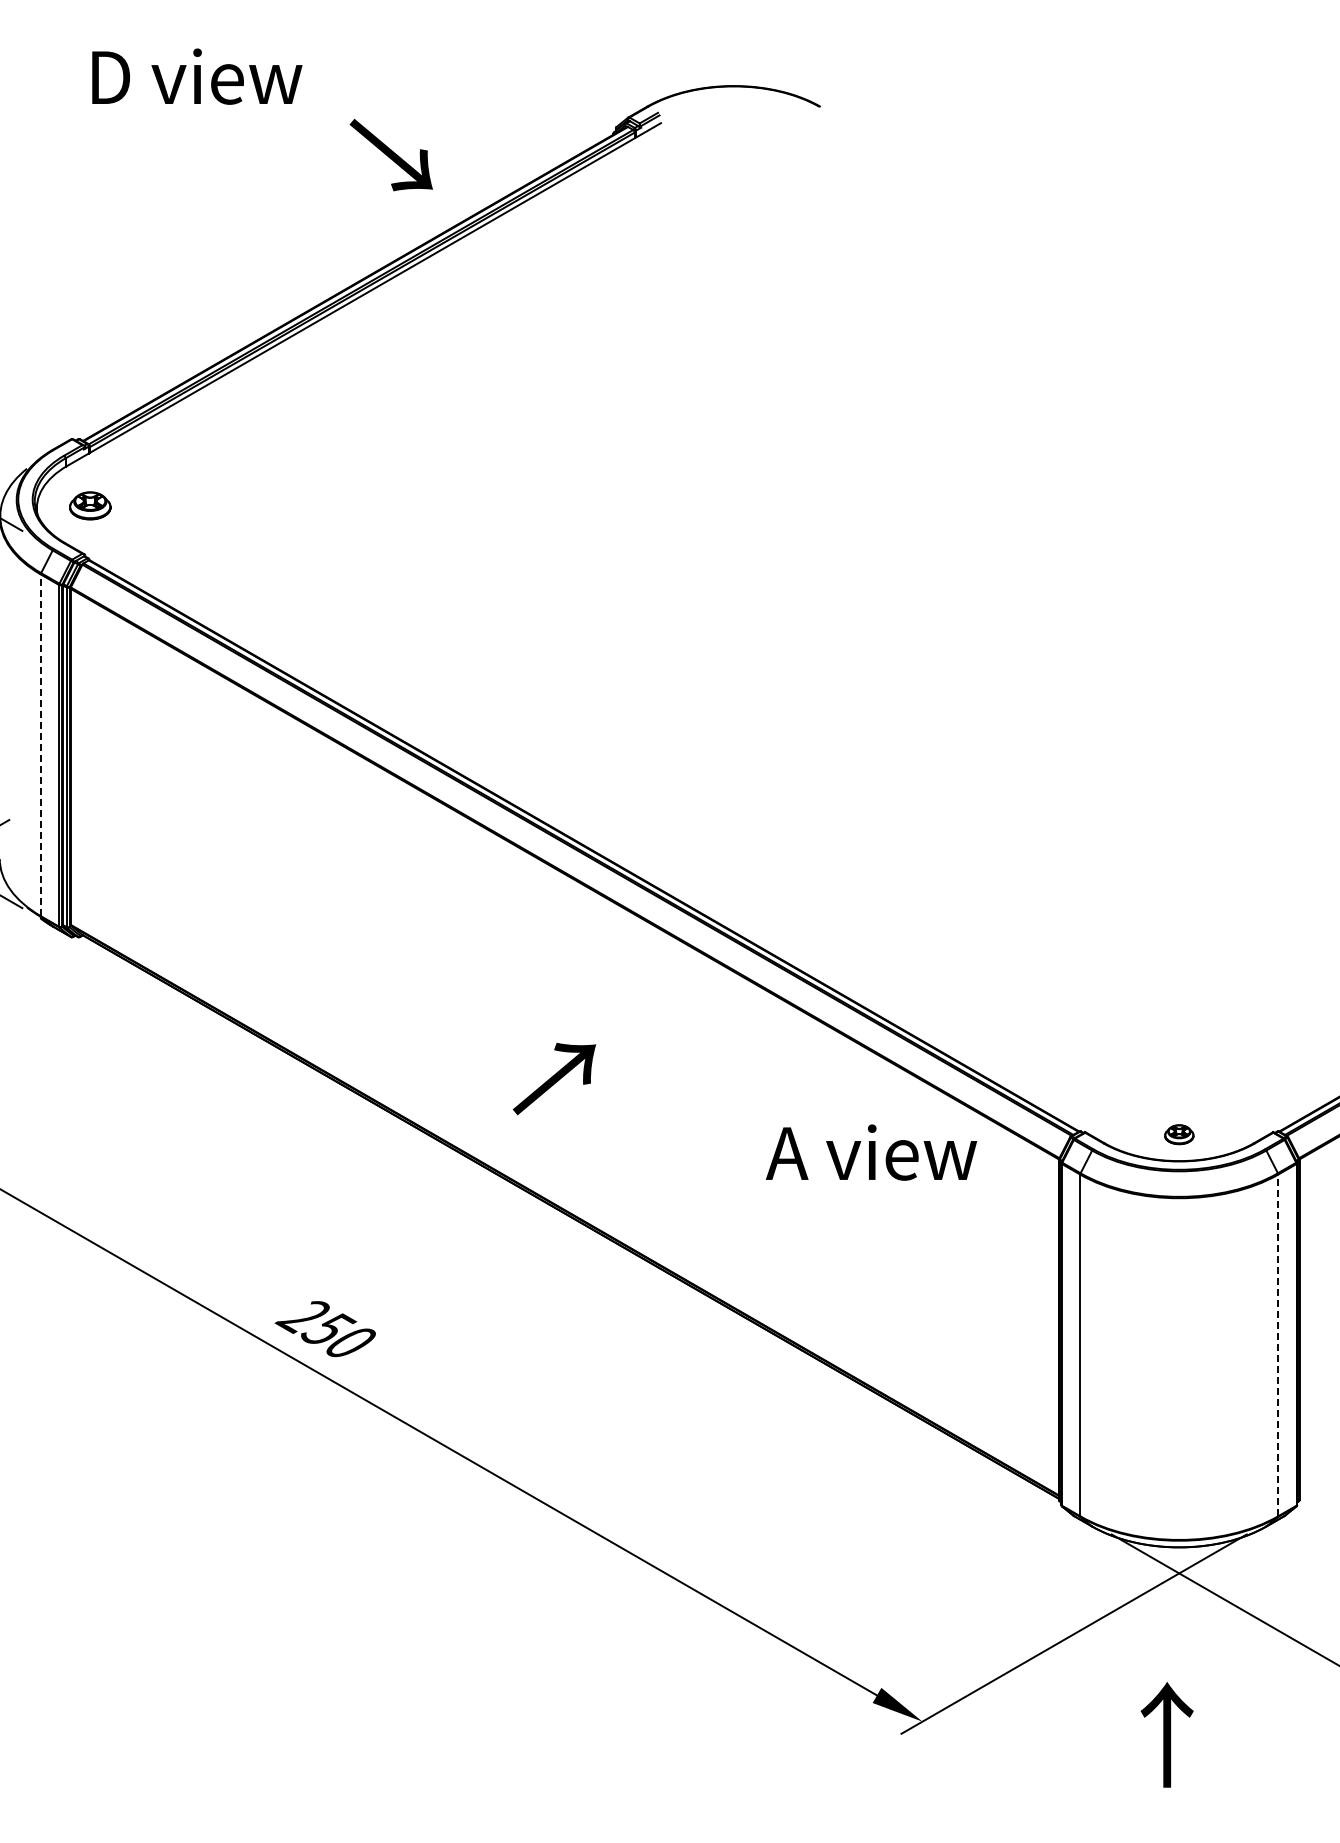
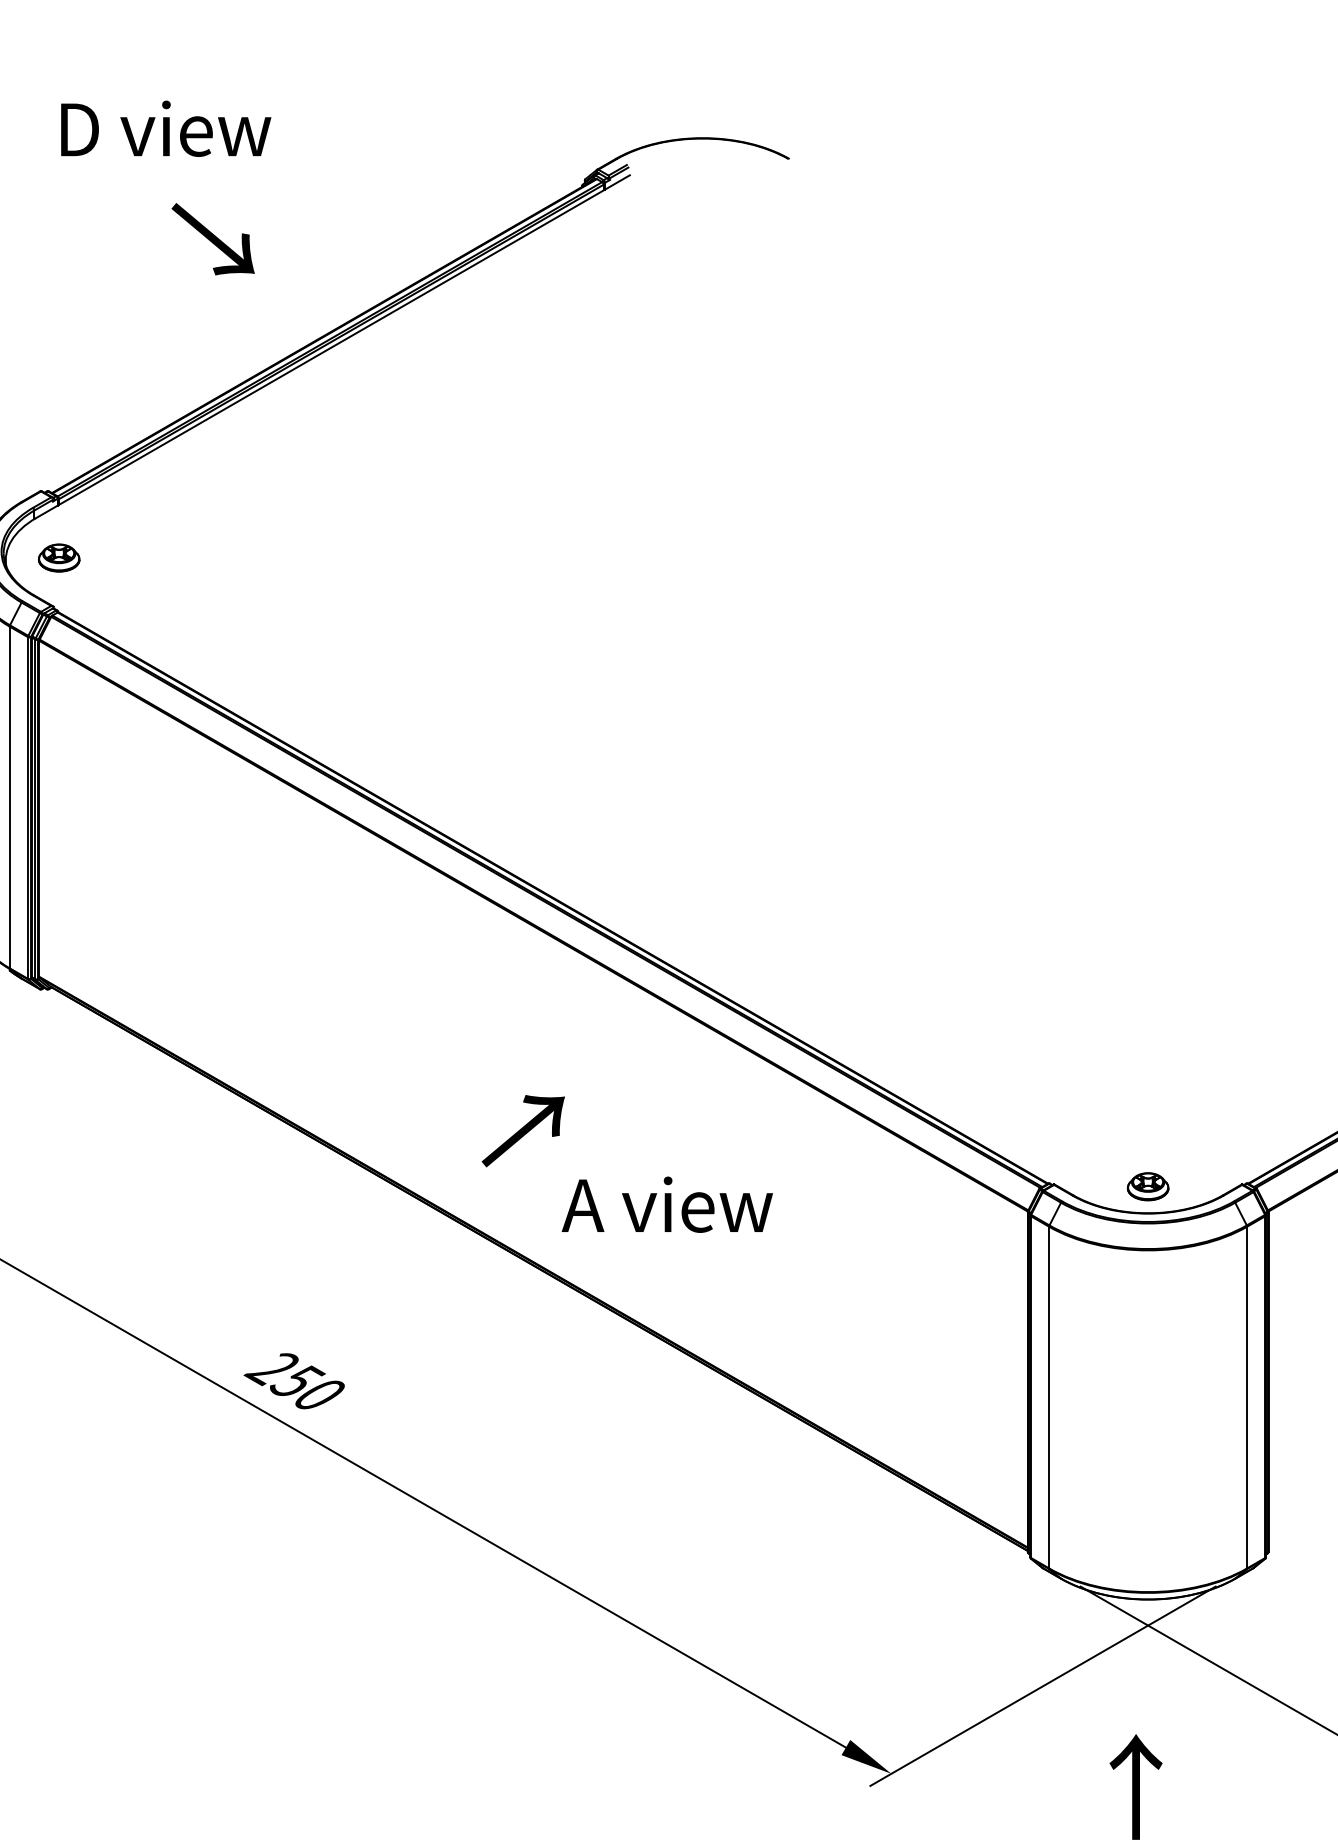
text: (390, 155) -> (212, 239), moved
line: (40, 745) -> (9, 797), dashed -> solid
part: (1179, 1134) -> (1148, 1186), size x1.43
text: (871, 1152) -> (667, 1204), moved
line: (1278, 1345) -> (1247, 1397), dashed -> solid

